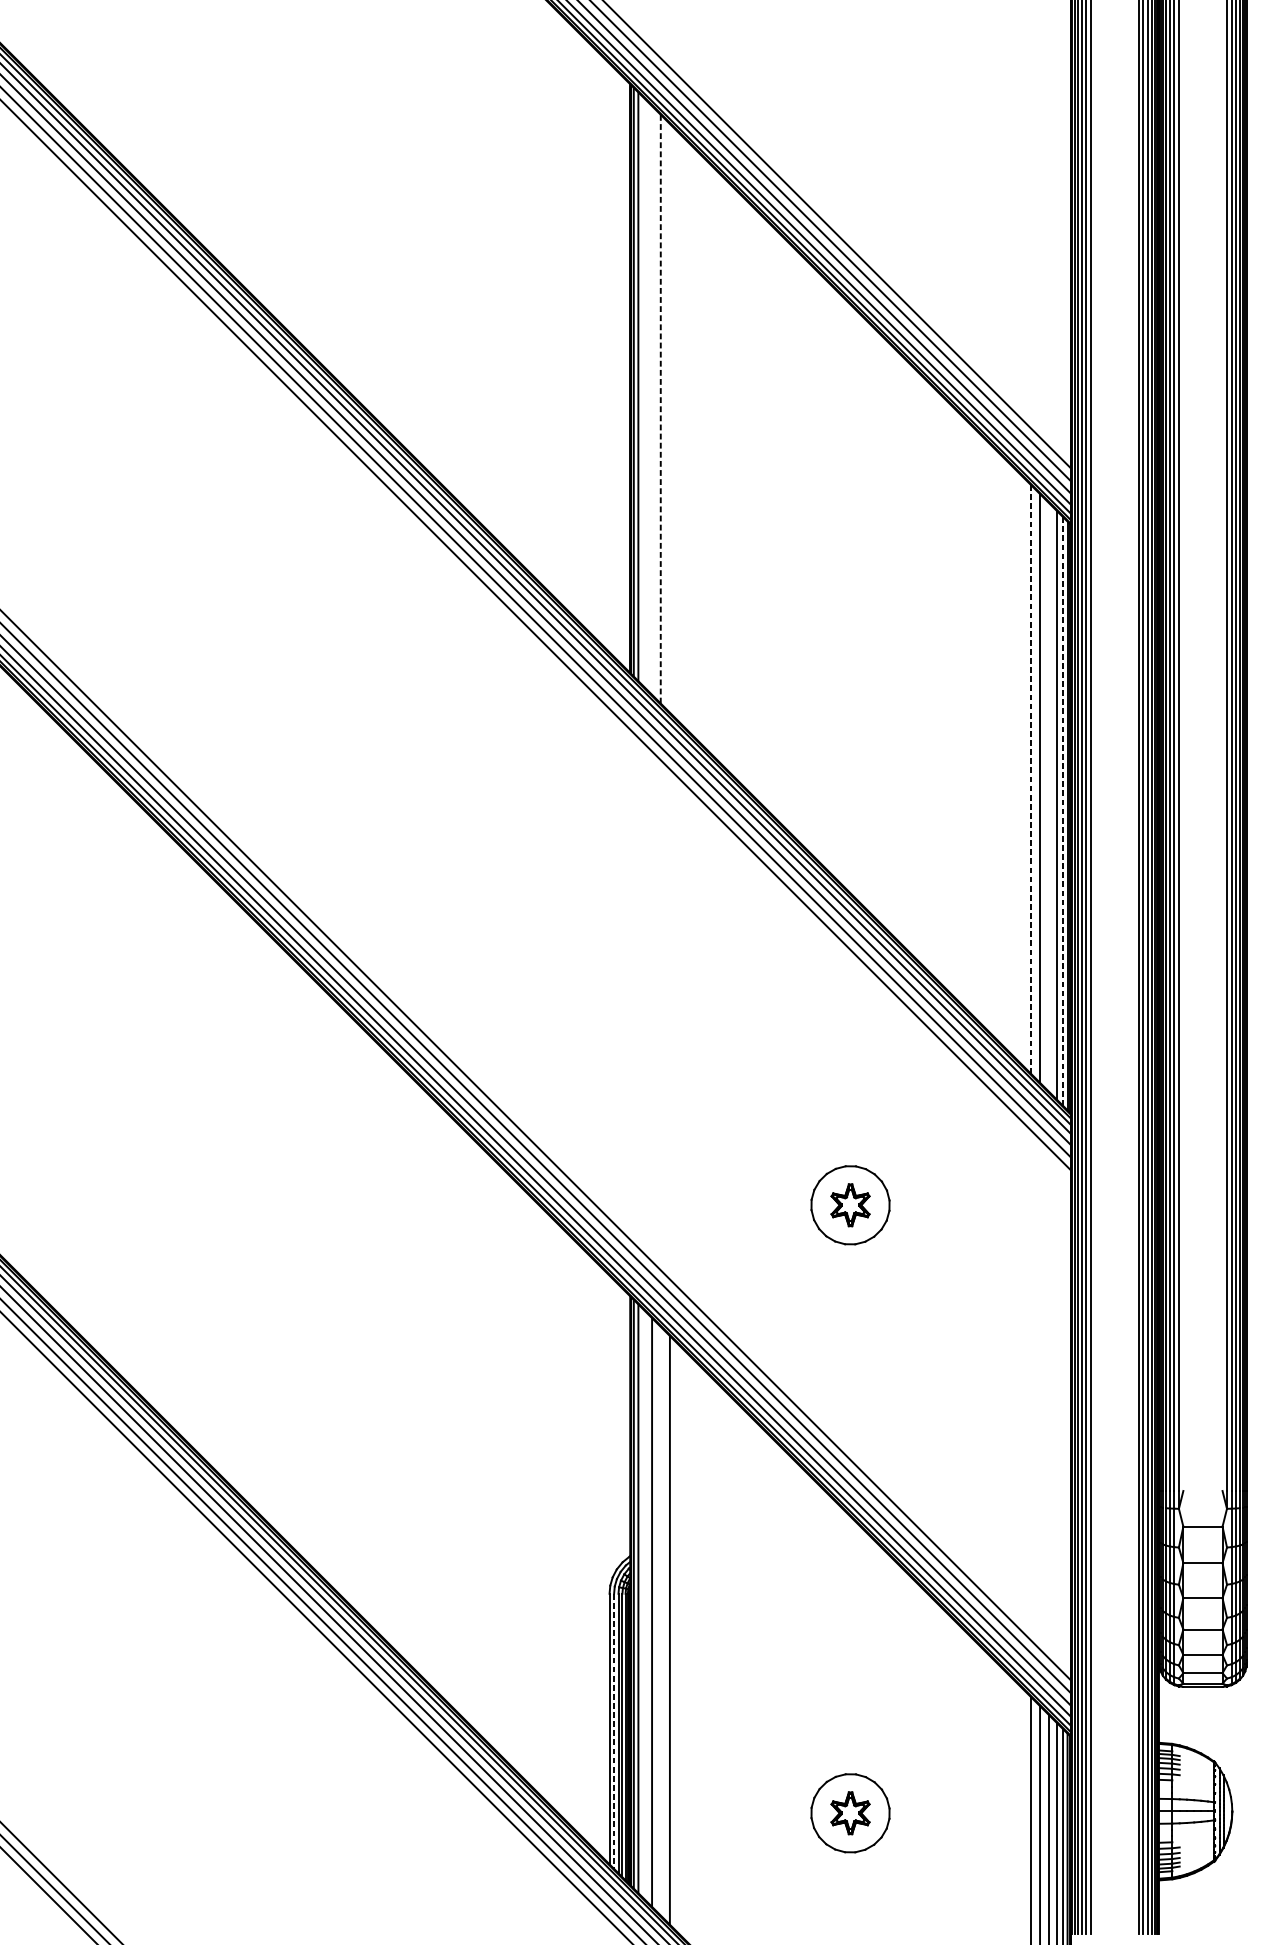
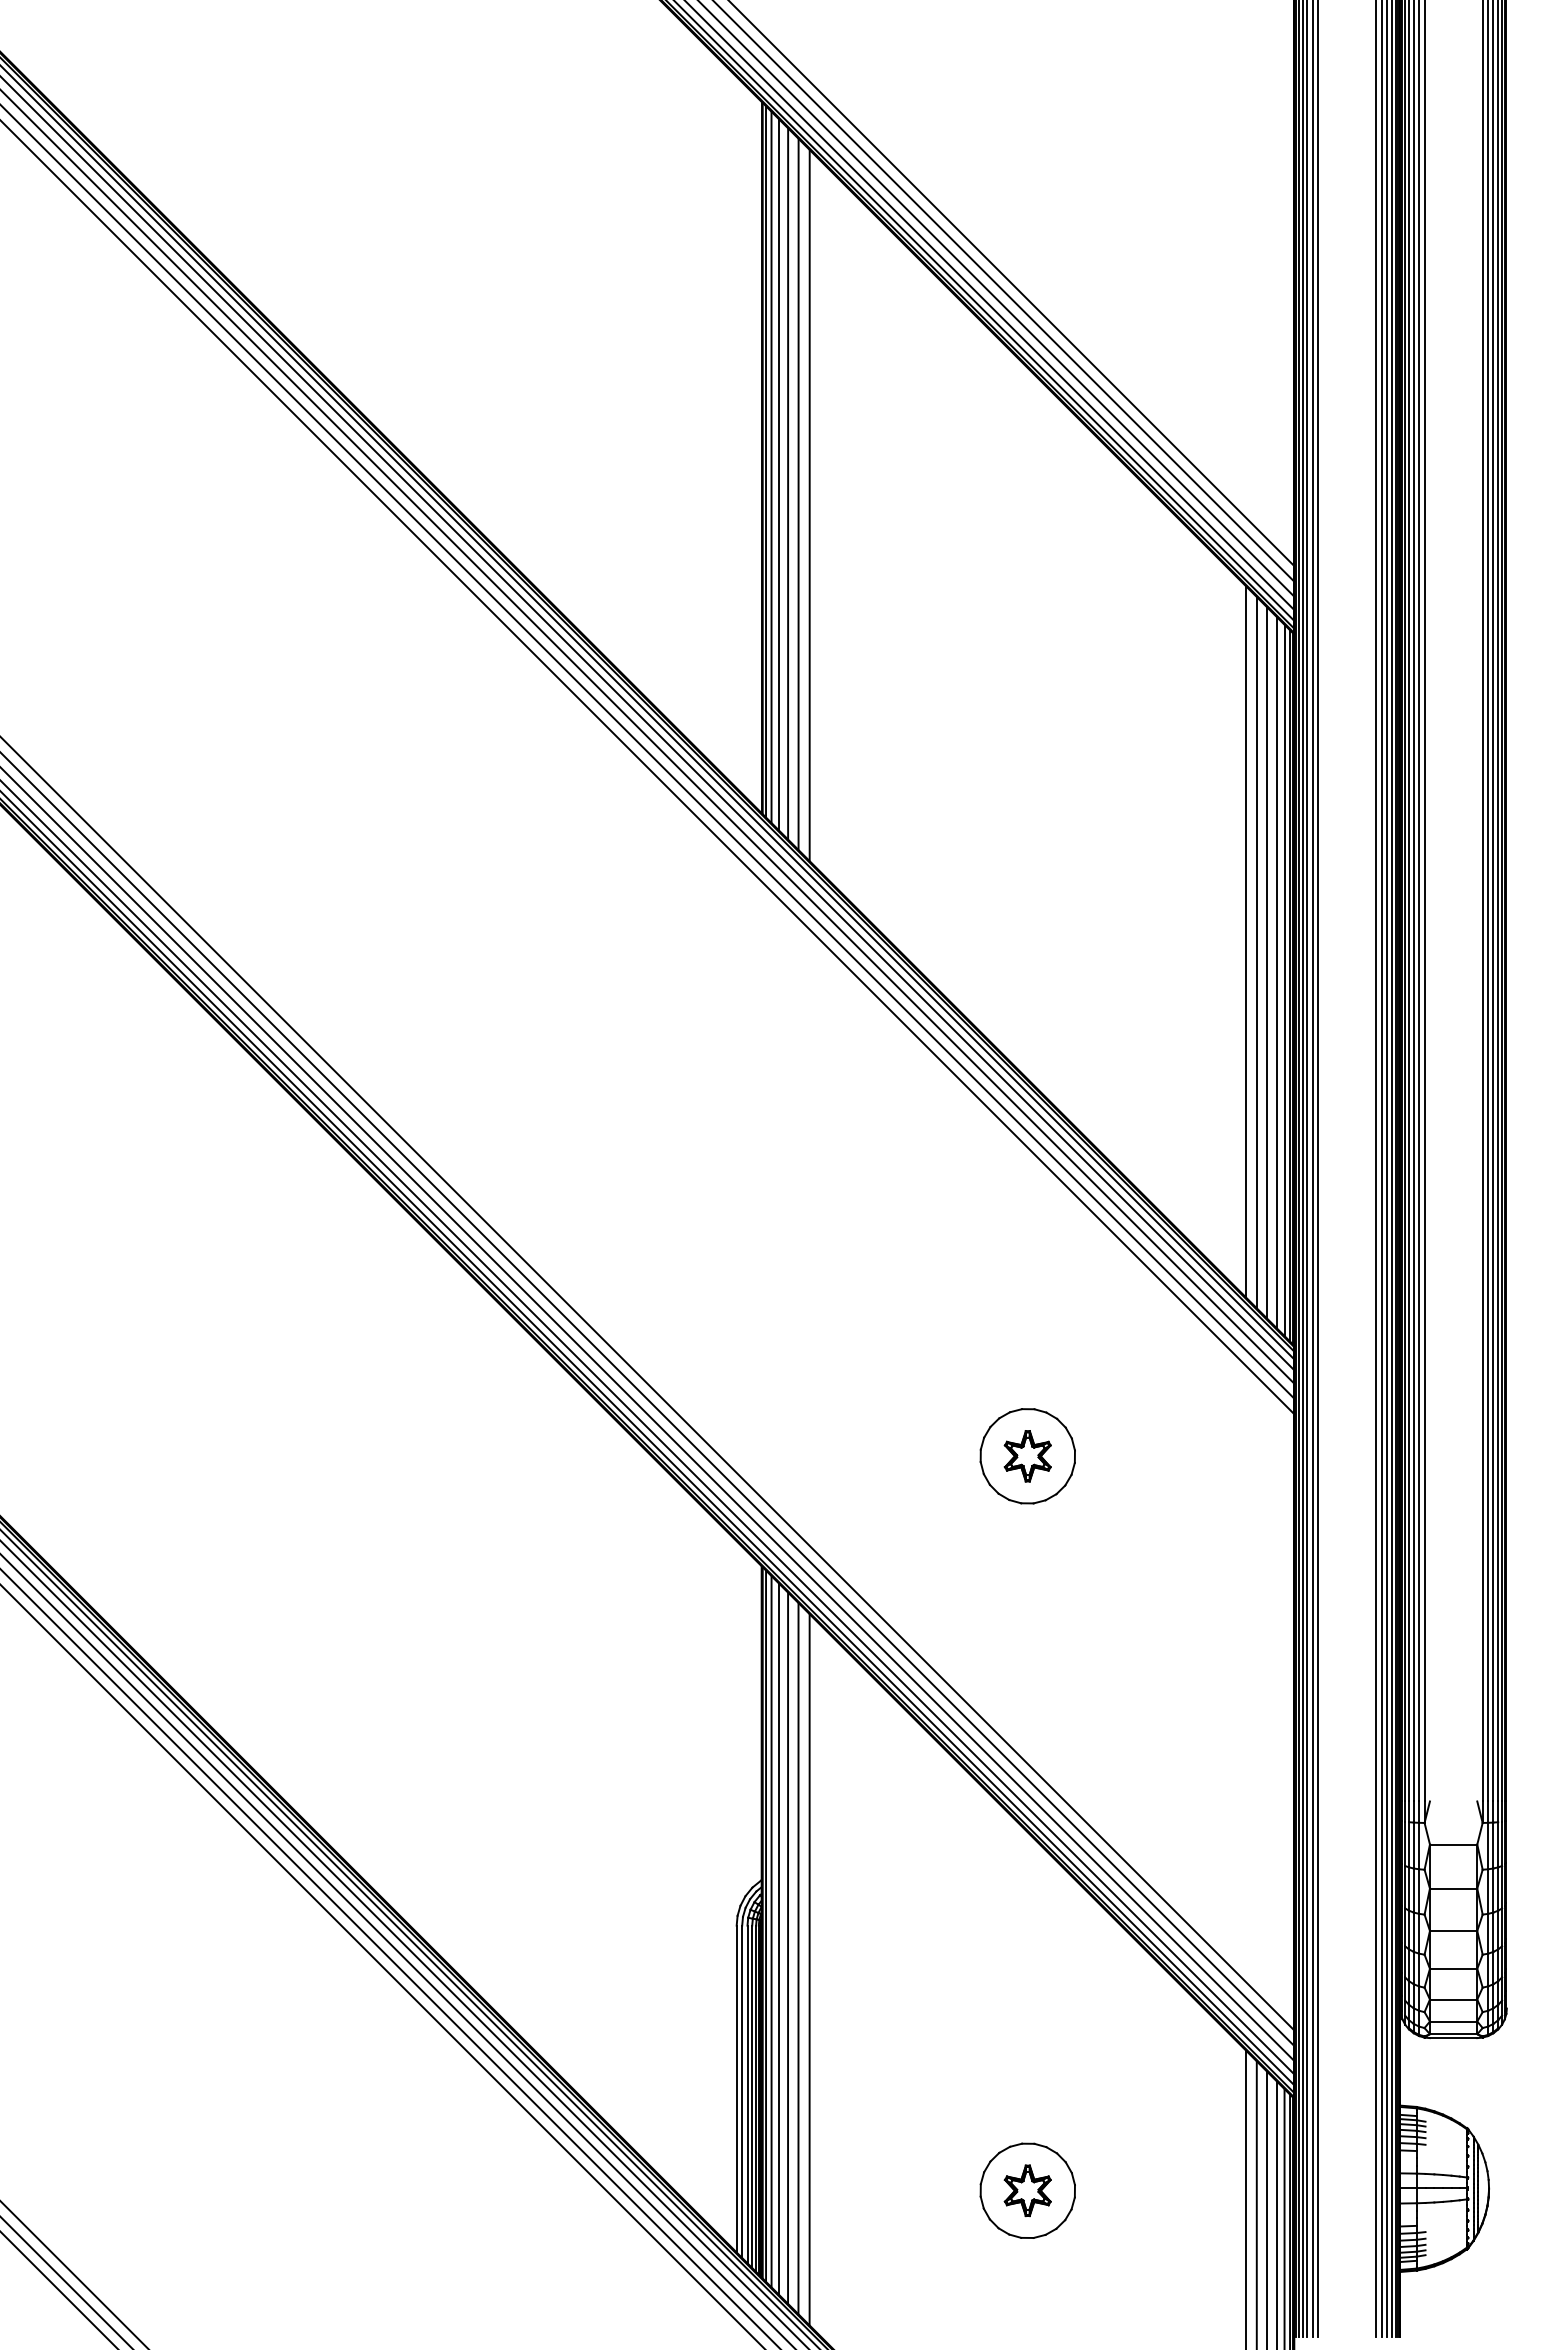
line: (644, 392) -> (778, 474), added
line: (652, 400) -> (788, 483), added
line: (660, 409) -> (798, 494), dashed -> solid
line: (669, 418) -> (809, 505), added
line: (1030, 779) -> (1245, 941), dashed -> solid
line: (1048, 796) -> (1267, 962), added
line: (1062, 811) -> (1284, 980), dashed -> solid
line: (644, 1604) -> (778, 1938), added
line: (660, 1621) -> (798, 1958), added
line: (614, 1731) -> (742, 2092), dashed -> solid

